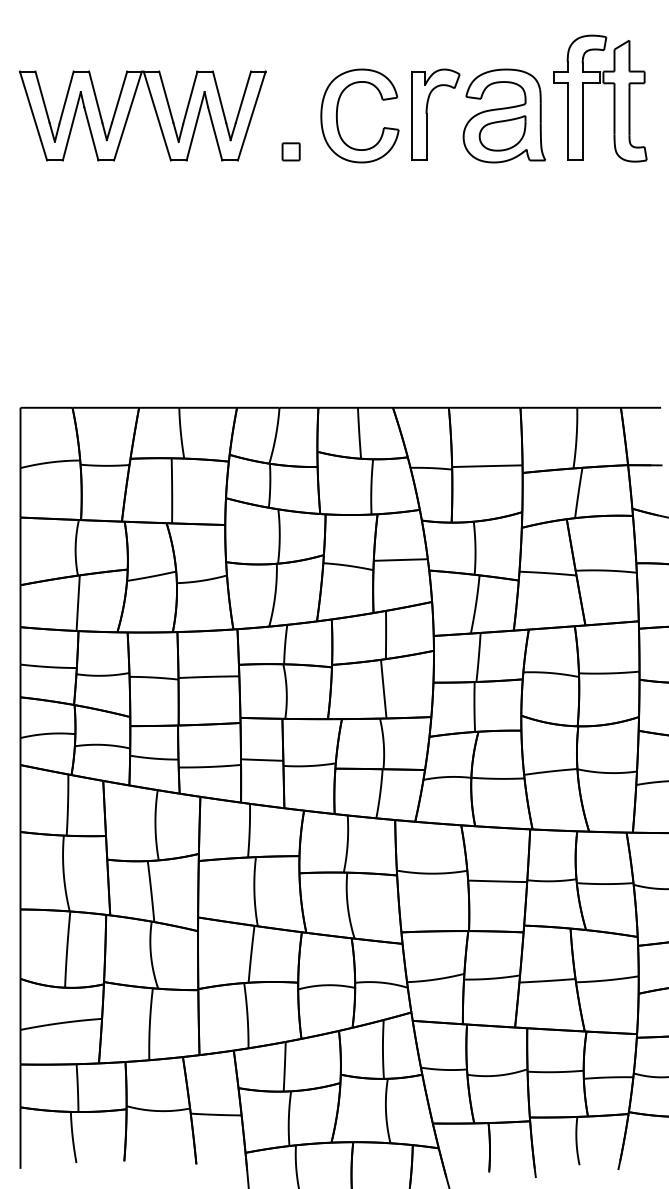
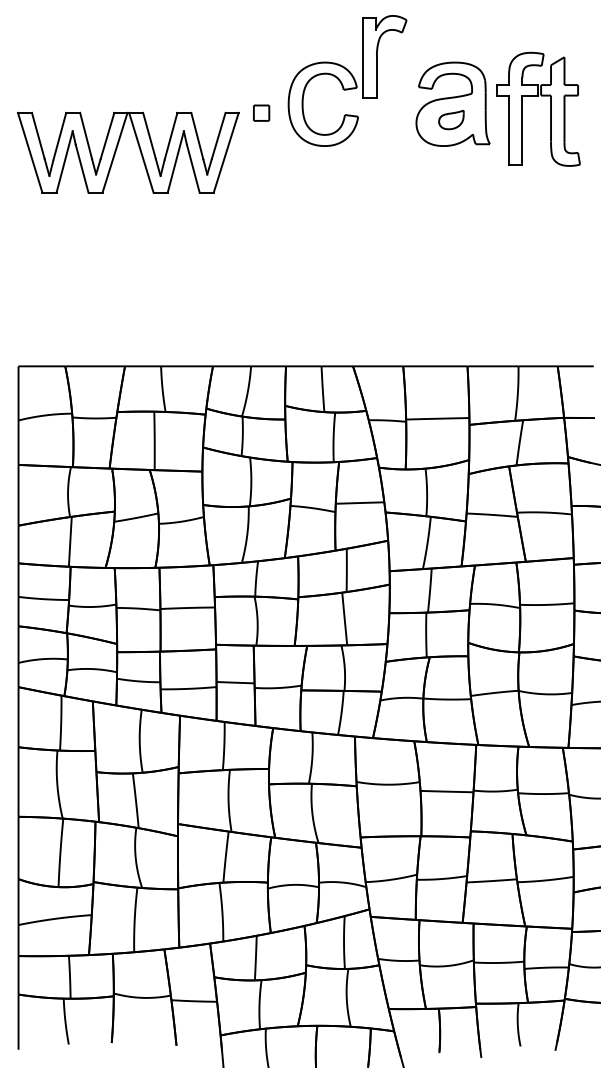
part: (613, 98) -> (550, 109), moved
part: (130, 111) -> (117, 148), moved
part: (427, 114) -> (377, 56), moved
part: (502, 133) -> (451, 120), size x0.6
part: (290, 151) -> (260, 112), moved

